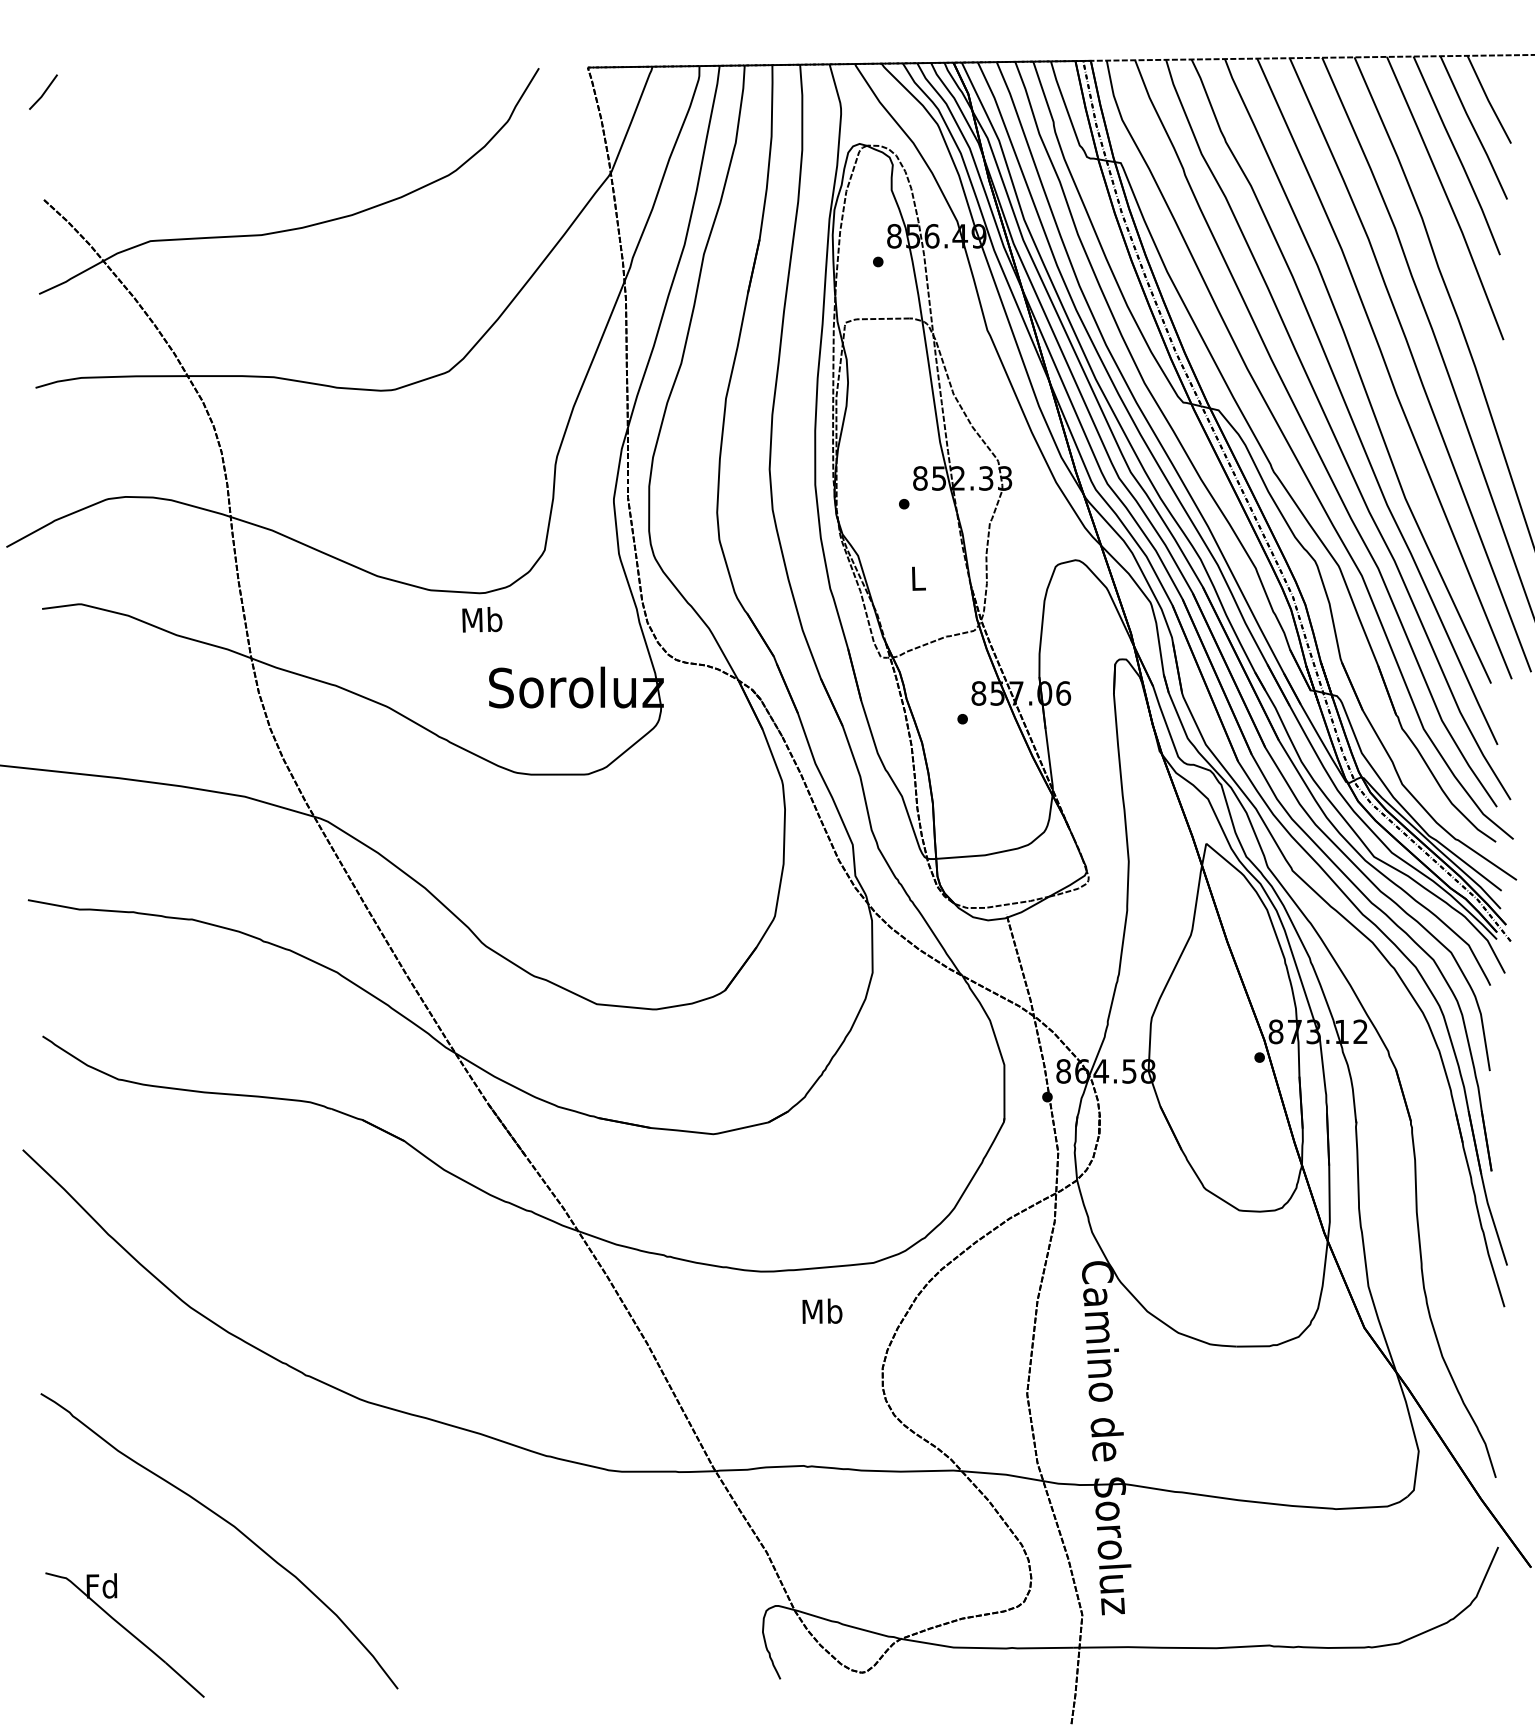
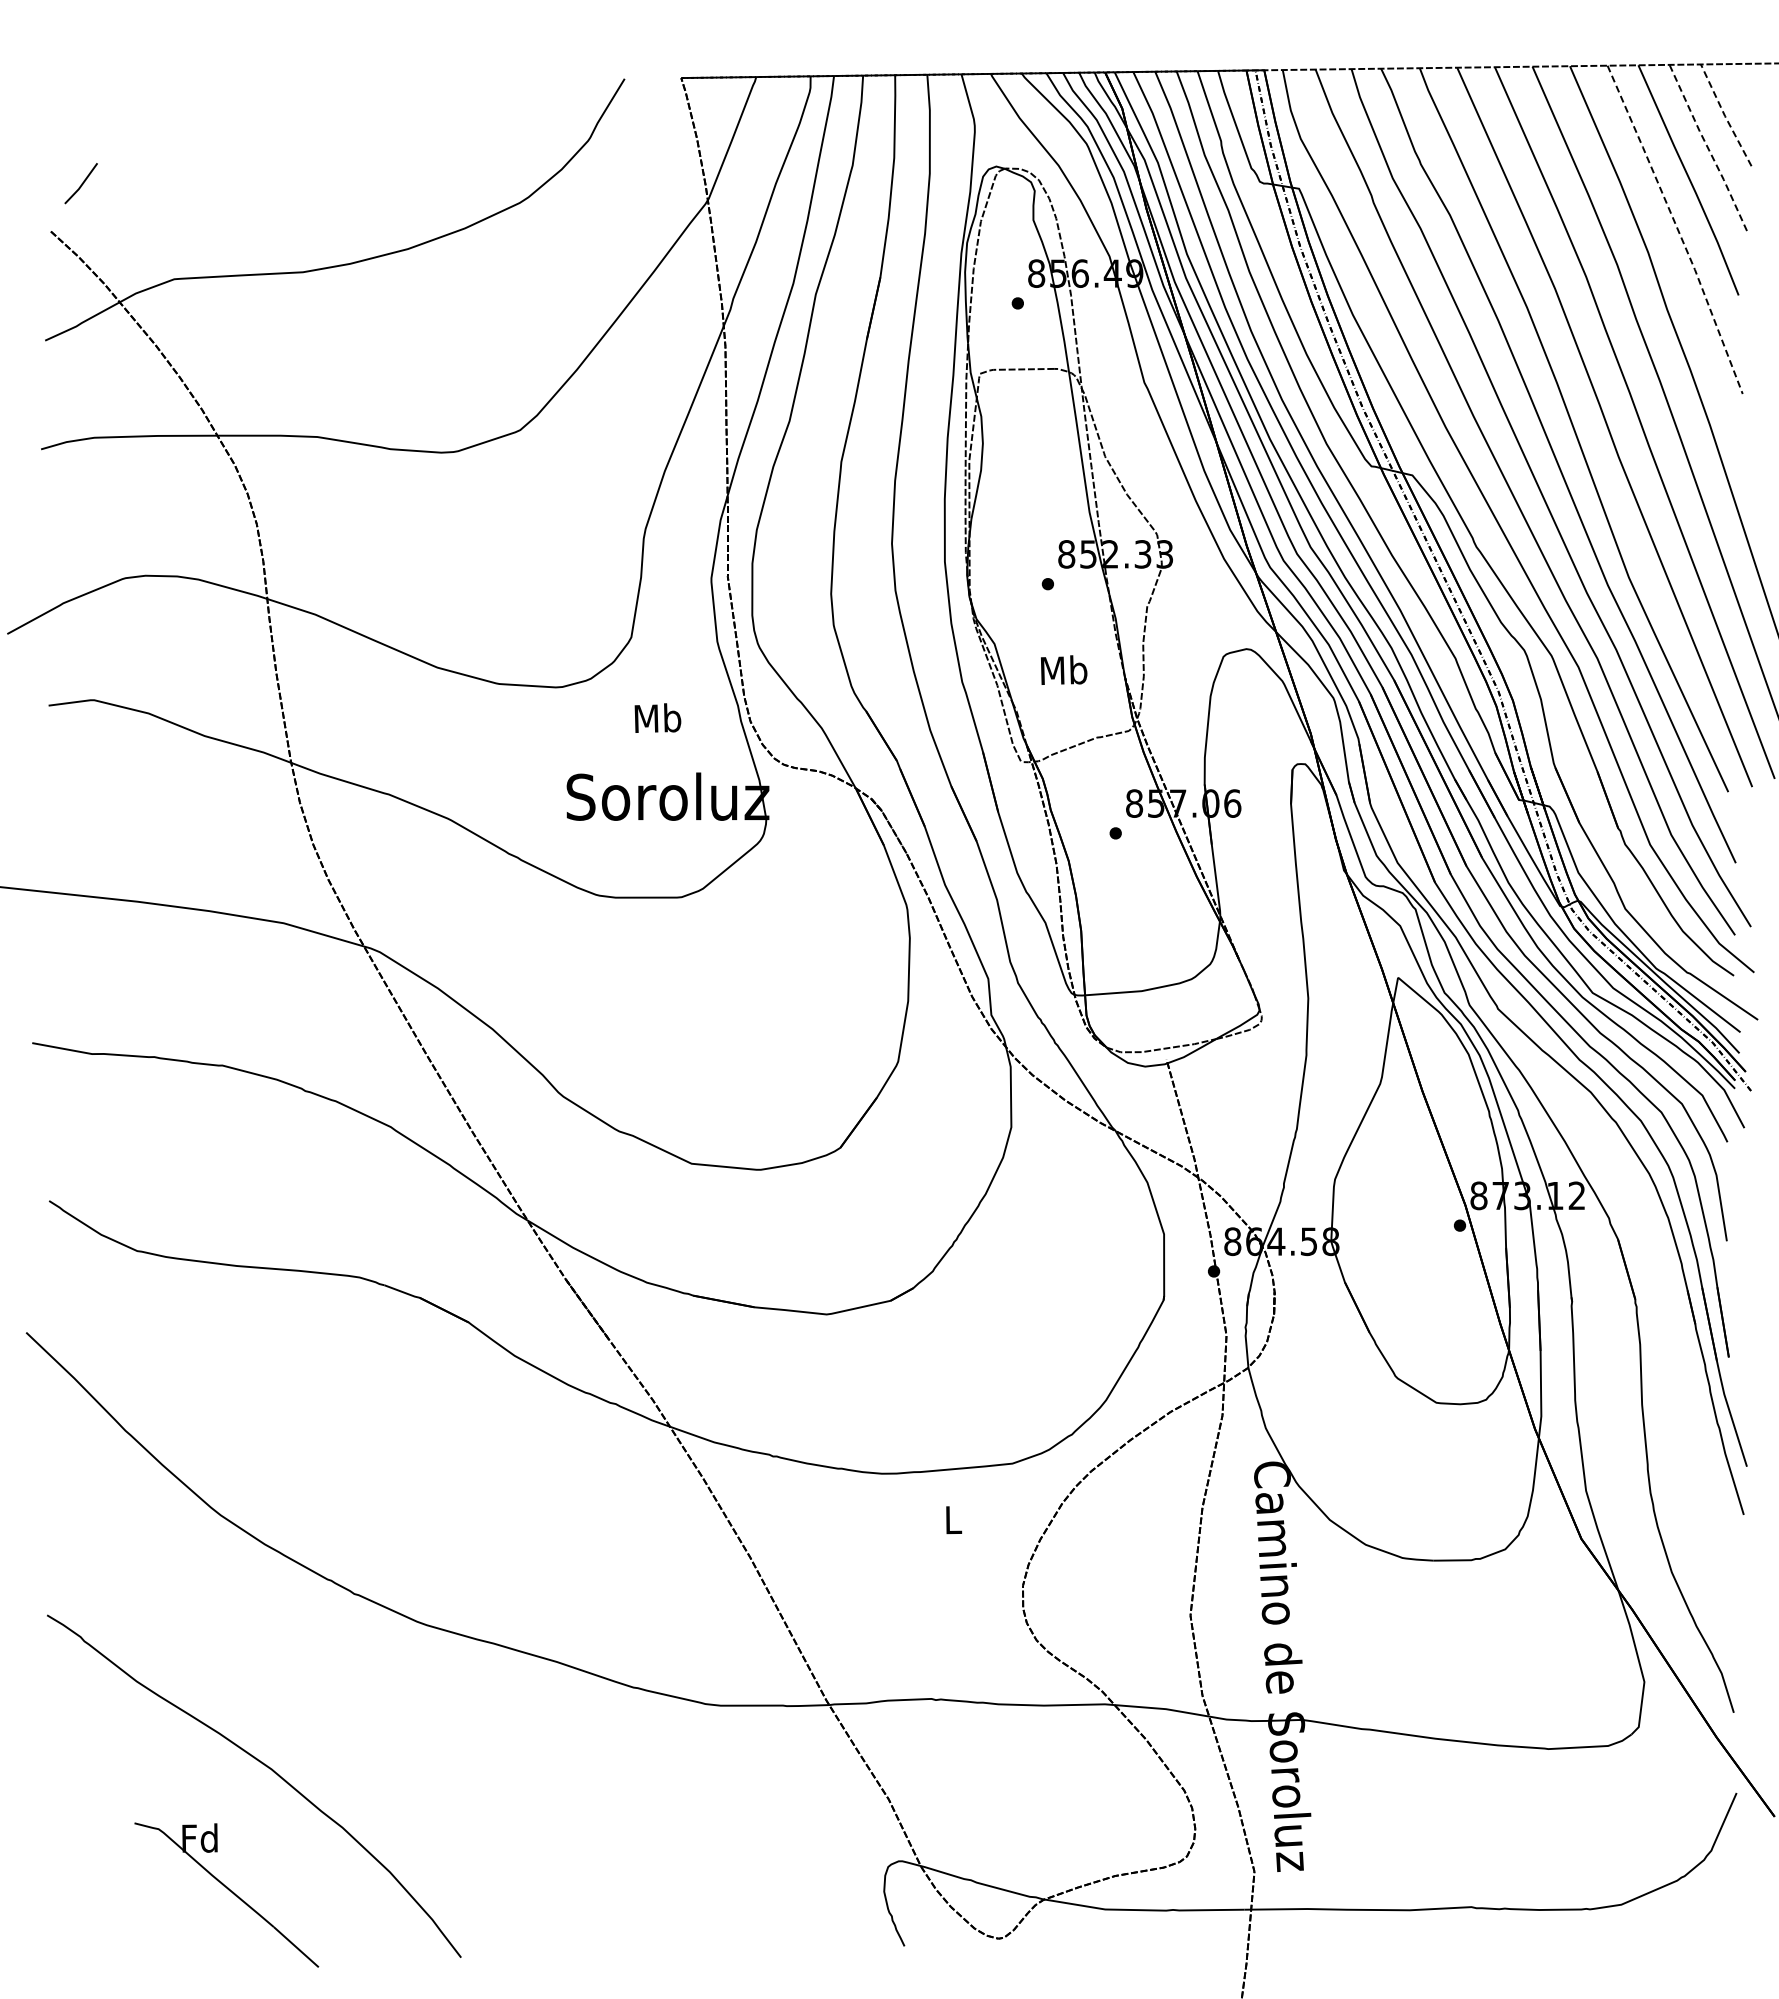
line: (43, 92) -> (81, 183), moved
line: (1488, 100) -> (1725, 116), solid -> dashed
line: (1474, 128) -> (1708, 148), solid -> dashed
line: (1447, 198) -> (1677, 229), solid -> dashed
text: (917, 577) -> (1063, 669), L -> Mb
text: (481, 619) -> (657, 717), moved
text: (822, 1311) -> (953, 1519), Mb -> L
part: (124, 1634) -> (226, 1894), moved

